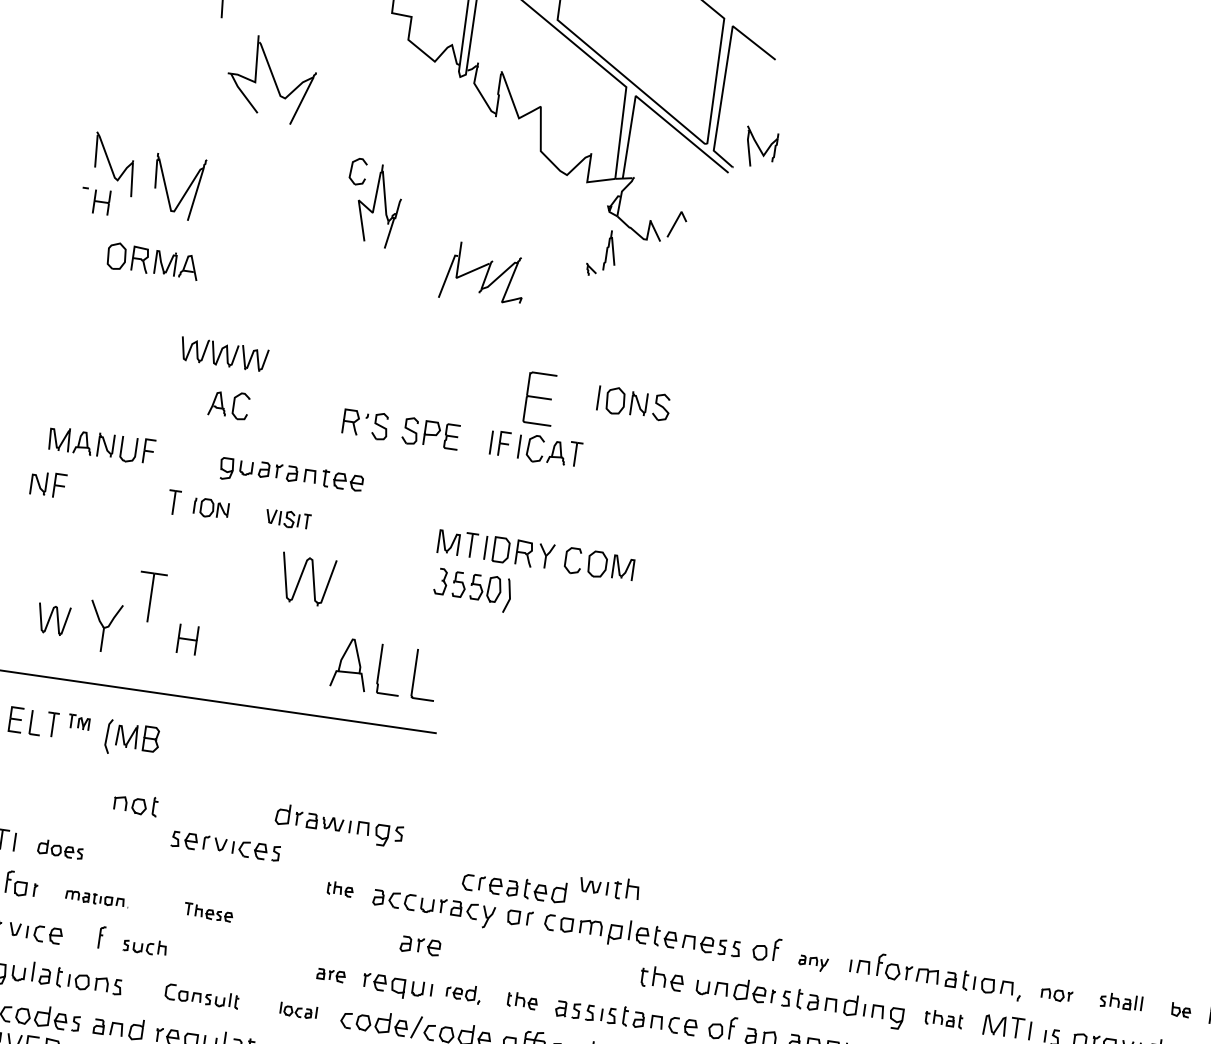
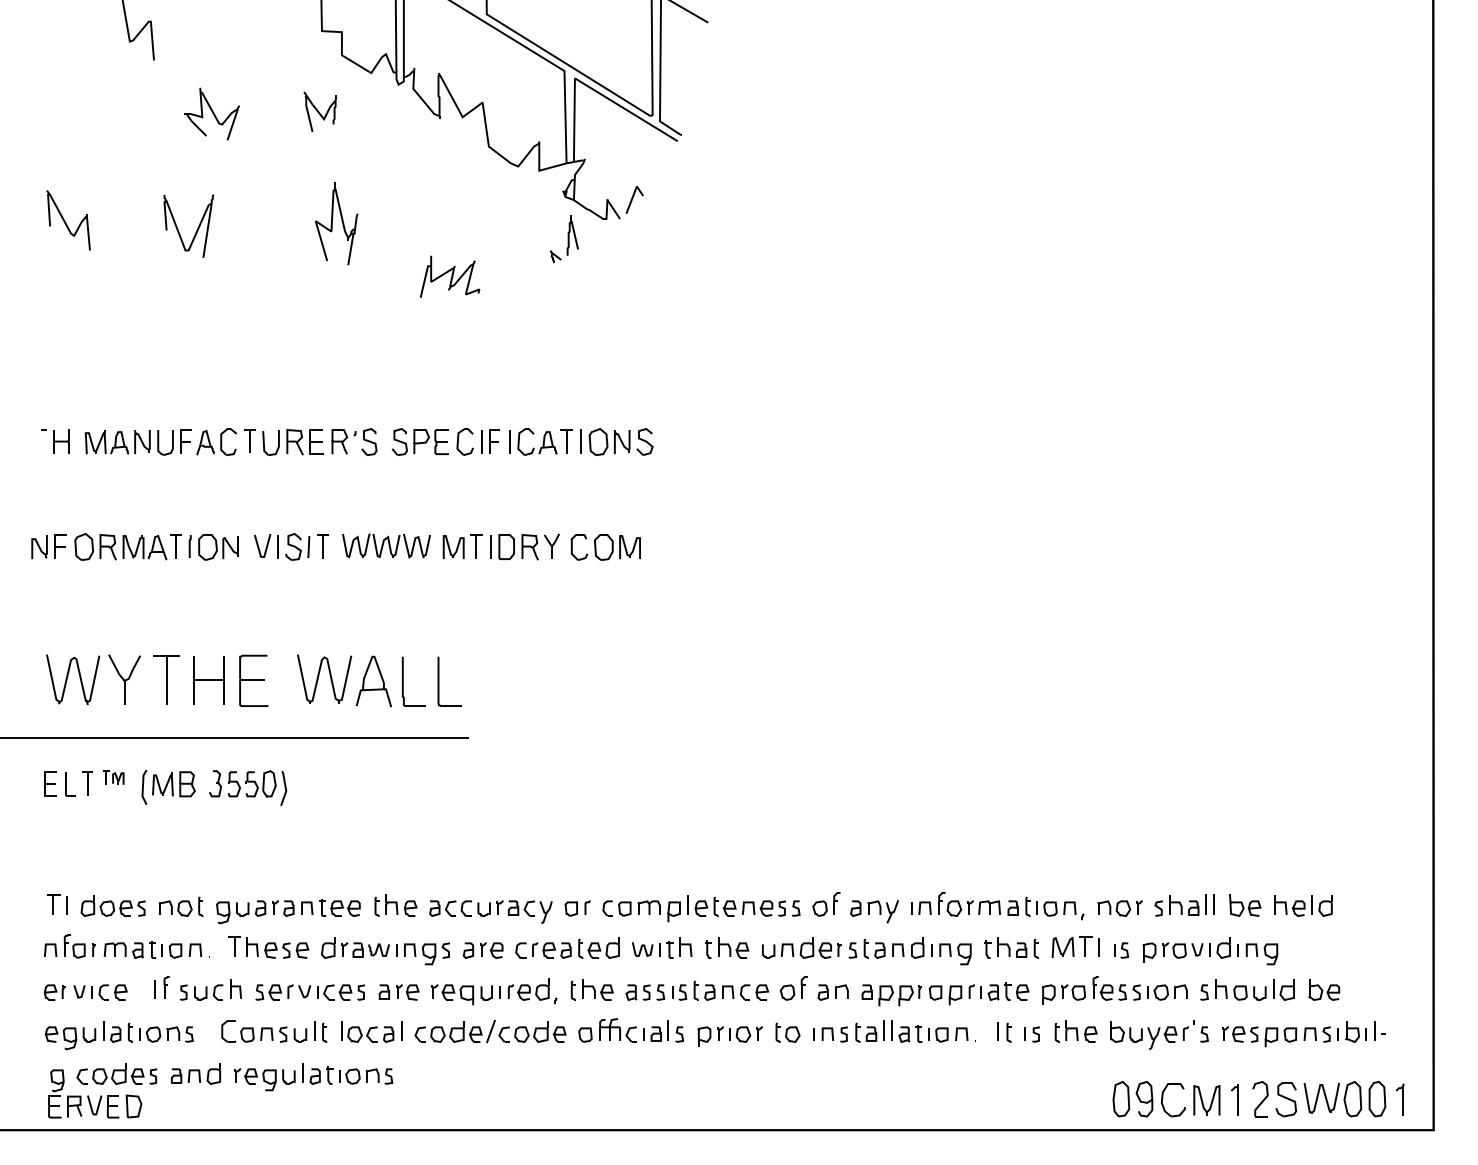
part: (270, 78) -> (211, 113), size x0.62
part: (760, 147) -> (319, 111), moved
part: (357, 171) -> (464, 441), moved
part: (186, 189) -> (197, 227), moved
part: (95, 201) -> (55, 441), moved
part: (152, 260) -> (120, 546), moved
part: (484, 274) -> (450, 276), size x0.71
part: (224, 354) -> (386, 545), moved
part: (540, 398) -> (253, 680), moved
part: (633, 402) -> (616, 441), moved
part: (295, 414) -> (283, 442), added
part: (100, 445) -> (137, 442), moved
part: (291, 476) -> (288, 911), moved
part: (211, 508) -> (213, 547), size x1.43
part: (288, 518) -> (291, 546), size x1.67
part: (306, 579) -> (324, 678), moved
part: (473, 589) -> (248, 787), moved
part: (150, 597) -> (166, 679), moved
part: (53, 619) -> (73, 679), size x1.67
part: (187, 639) -> (208, 680), size x1.67
part: (136, 804) -> (181, 906), moved
part: (339, 826) -> (385, 951), moved
part: (225, 846) -> (309, 992), moved
part: (60, 848) -> (112, 905), size x1.43
part: (514, 885) -> (567, 947), moved
part: (610, 886) -> (662, 947), moved
part: (340, 889) -> (395, 905), size x1.67
part: (97, 898) -> (156, 949), size x1.67
part: (208, 912) -> (268, 947), size x1.67
line: (89, 937) -> (154, 989), added
part: (145, 945) -> (210, 989), size x1.43
part: (813, 963) -> (874, 911), size x1.67
part: (330, 975) -> (398, 992), size x1.43
part: (463, 993) -> (532, 991), size x1.43
part: (1056, 995) -> (1119, 908), size x1.43
part: (202, 996) -> (274, 1031), size x1.43
part: (522, 1000) -> (591, 989), size x1.43
part: (1121, 1001) -> (1184, 905), size x1.43
part: (298, 1010) -> (371, 1031), size x1.67
part: (1181, 1010) -> (1245, 905), size x1.67
part: (943, 1018) -> (1011, 947), size x1.43

